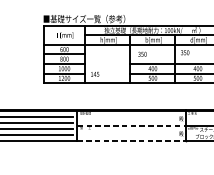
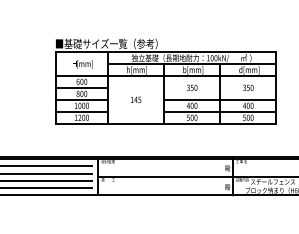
text: (185, 52) -> (248, 87), moved
text: (142, 54) -> (192, 87), moved
text: (95, 74) -> (136, 99), moved
line: (132, 126) -> (166, 177), dashed -> solid
line: (131, 140) -> (165, 195), dashed -> solid

